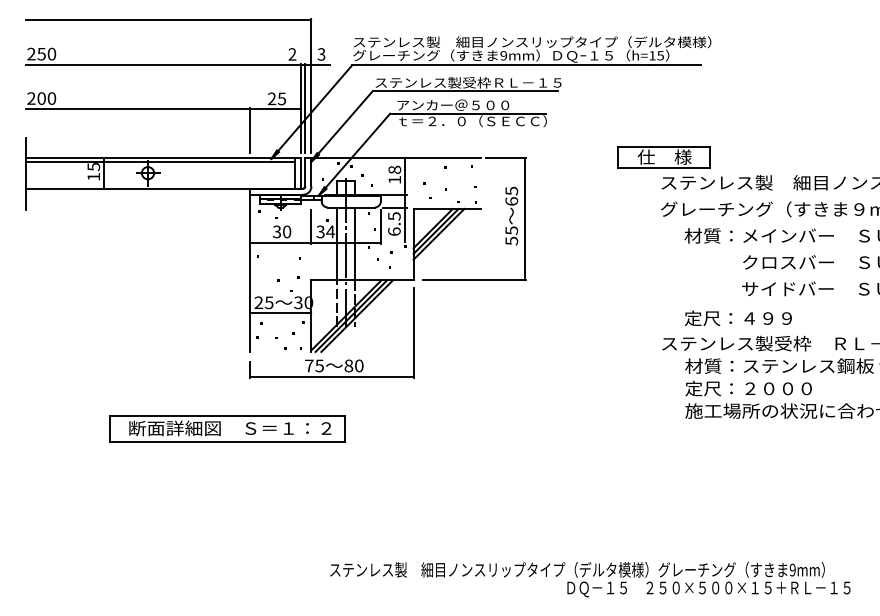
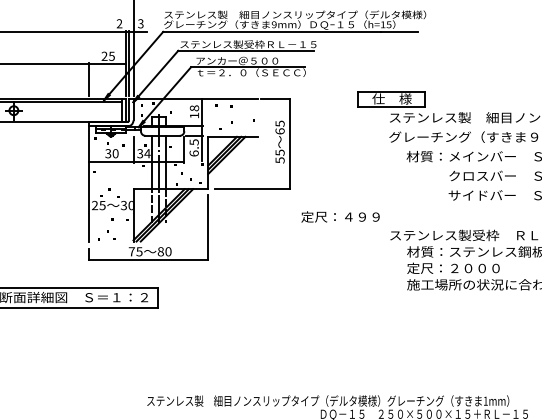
line: (280, 313) -> (110, 213), removed
text: (737, 317) -> (339, 216), moved
text: (792, 569) -> (485, 400), 9mm -> 1mm

